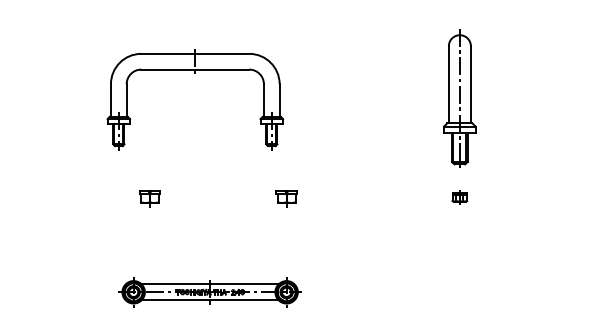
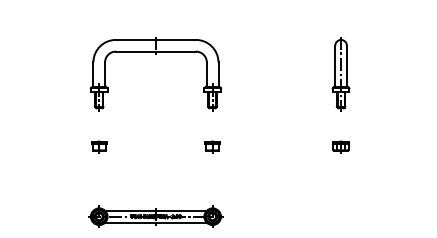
part: (194, 73) -> (155, 54), moved
part: (459, 100) -> (340, 74), size x0.71
part: (150, 197) -> (99, 146), moved
part: (459, 197) -> (340, 146), size x1.43

